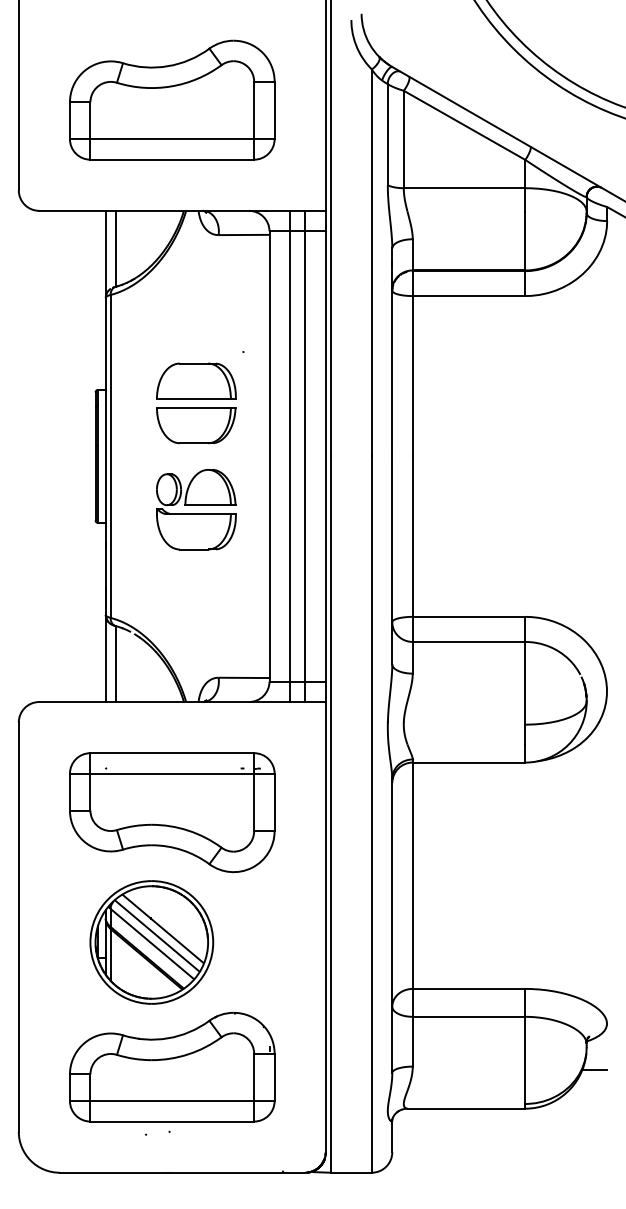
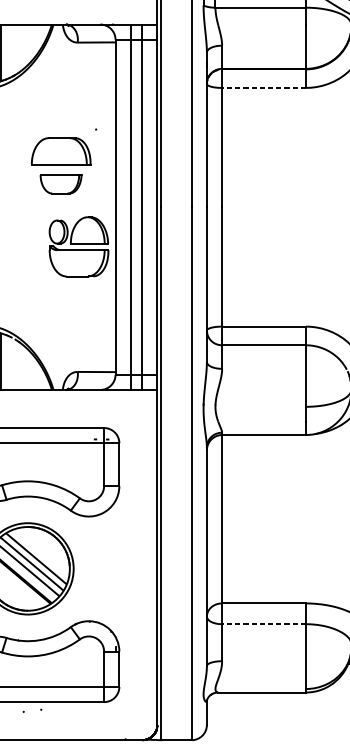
line: (468, 296) -> (263, 88), solid -> dashed
part: (196, 425) -> (61, 184), size x0.7
part: (196, 509) -> (79, 246), moved
line: (468, 1016) -> (263, 623), solid -> dashed

